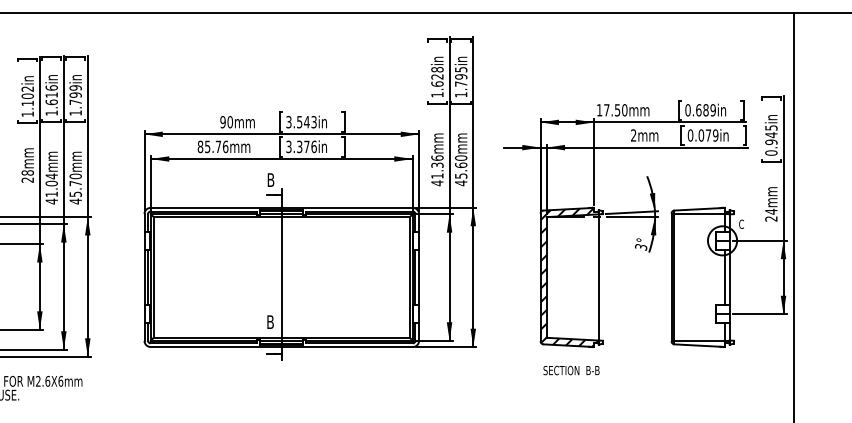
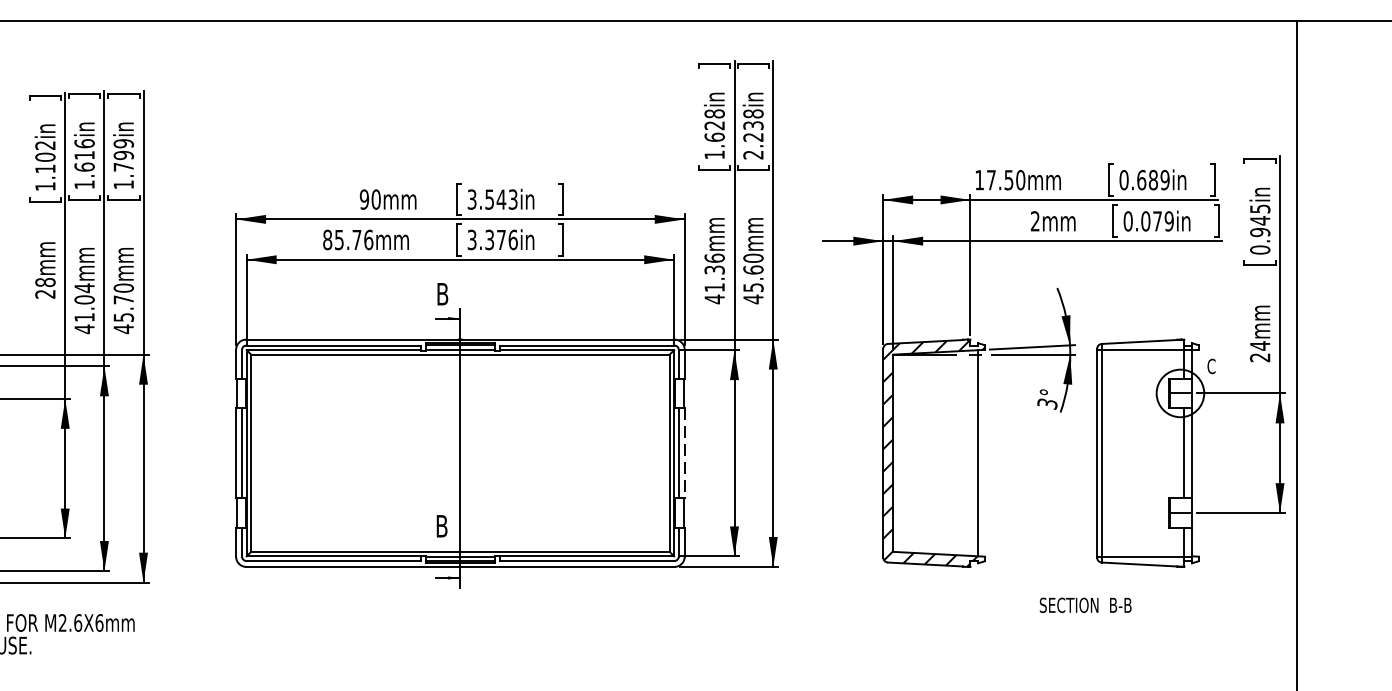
text: (461, 82) -> (753, 134), 1.795in -> 2.238in
line: (419, 277) -> (685, 453), solid -> dashed
text: (571, 370) -> (1085, 605), moved

